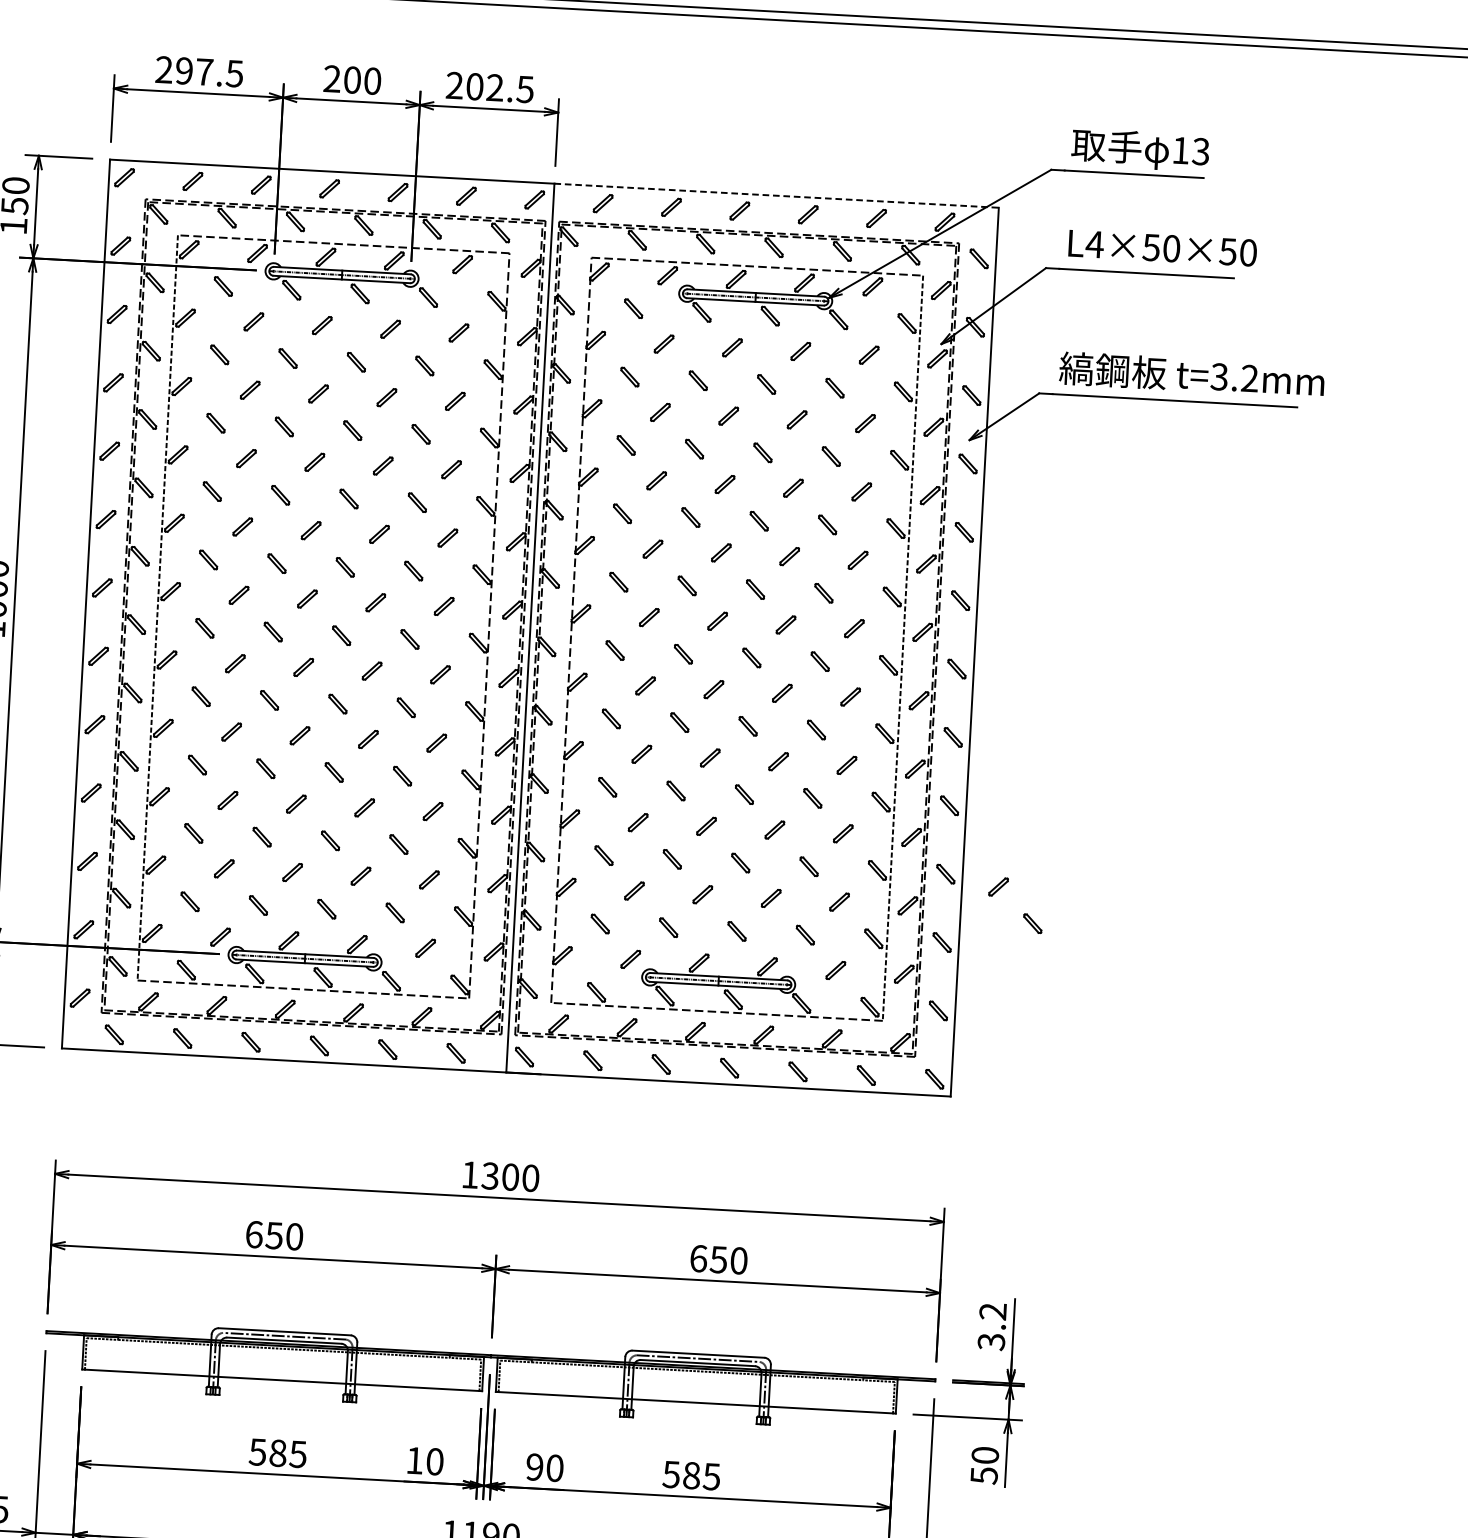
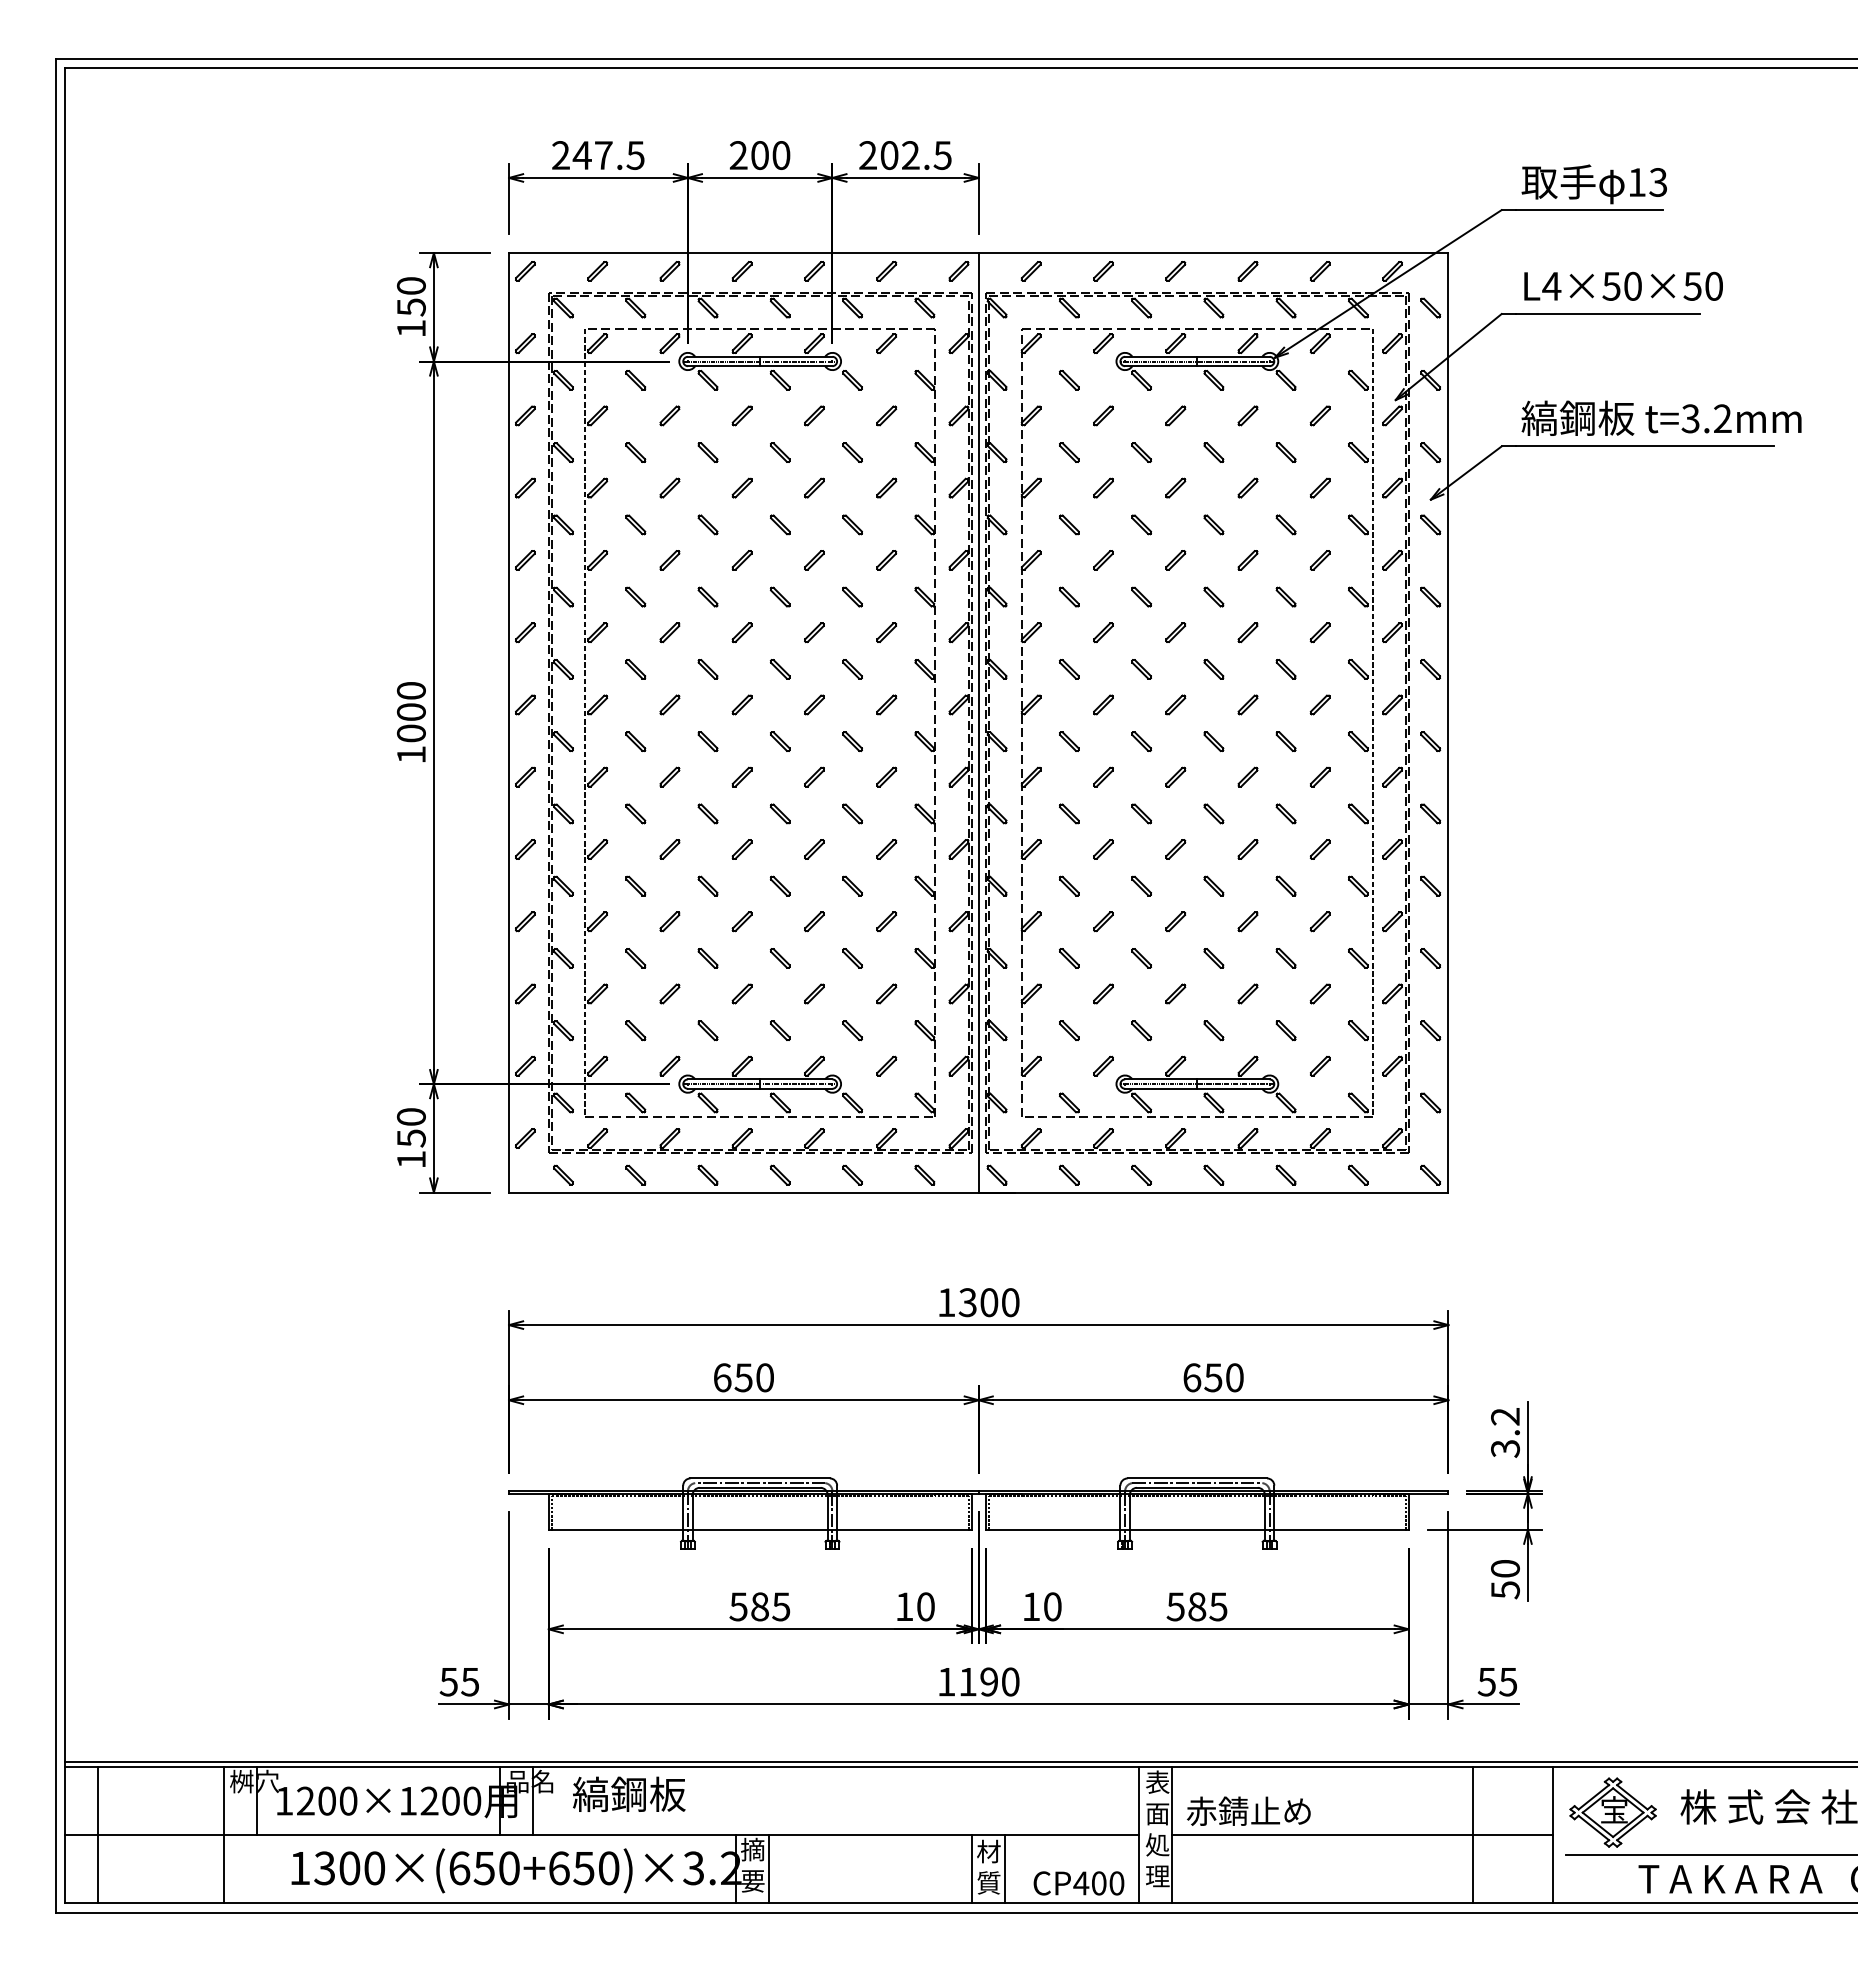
text: (183, 70) -> (581, 155), 297.5 -> 247.5
line: (776, 196) -> (1213, 253), dashed -> solid
part: (1023, 914) -> (1514, 996), removed
text: (534, 1466) -> (1031, 1606), 90 -> 10

